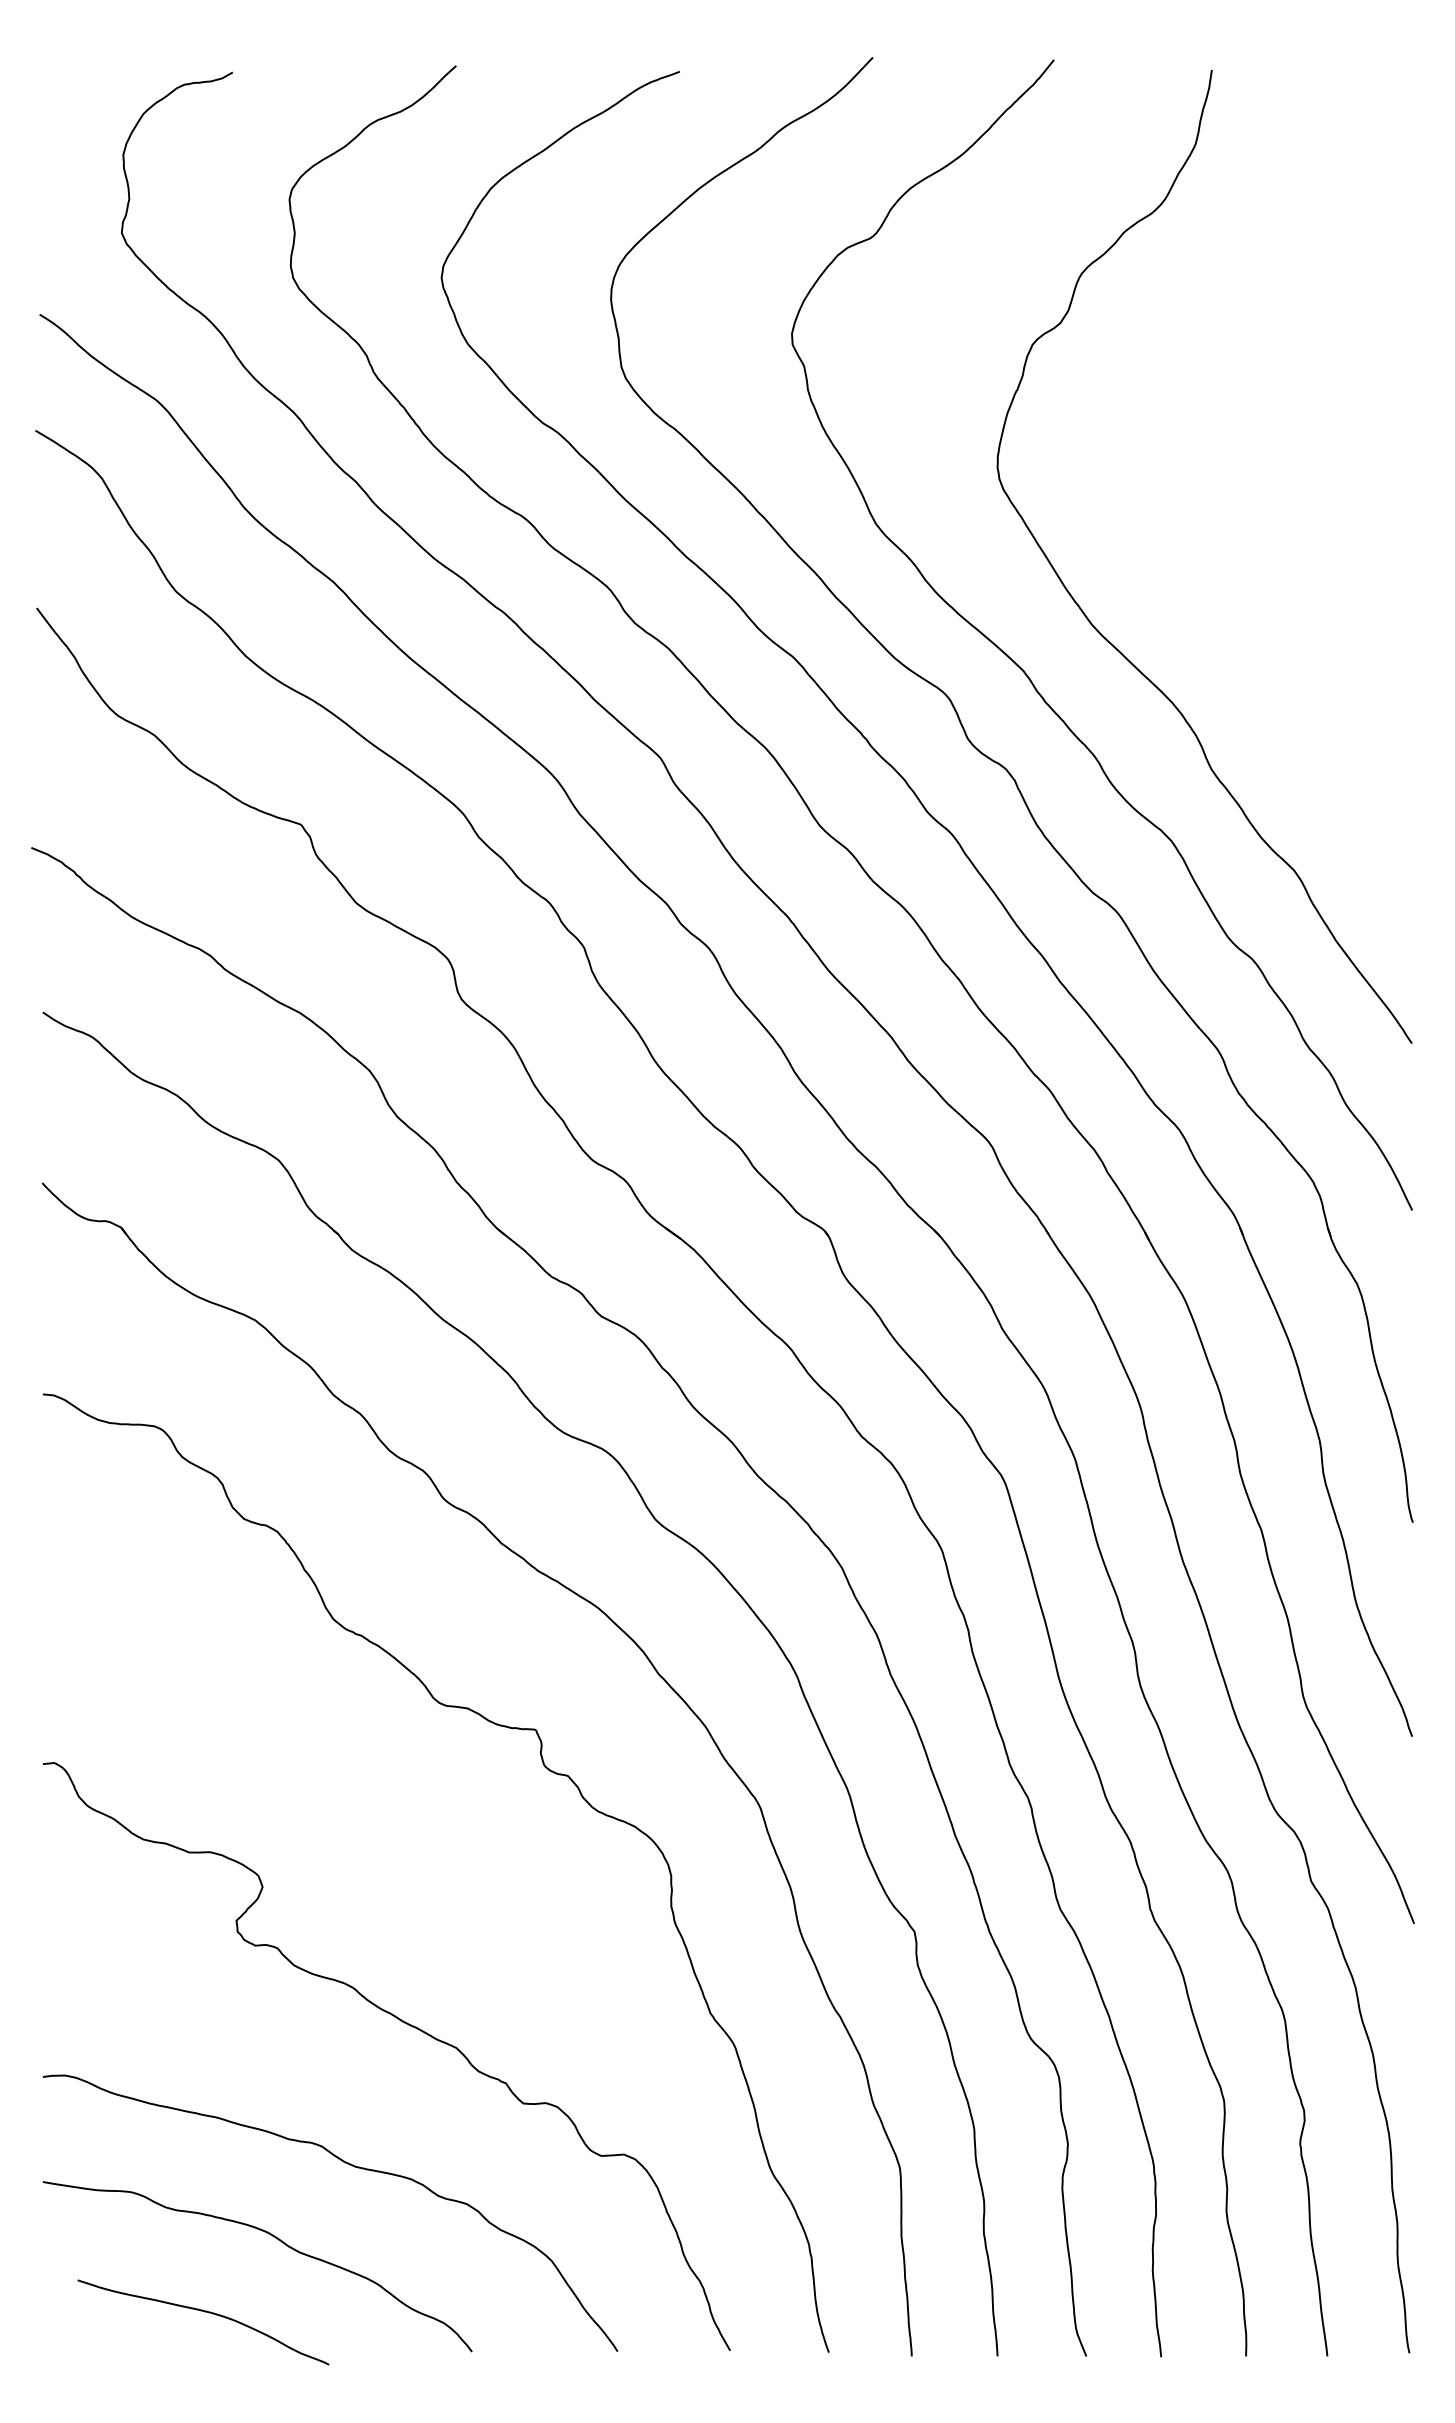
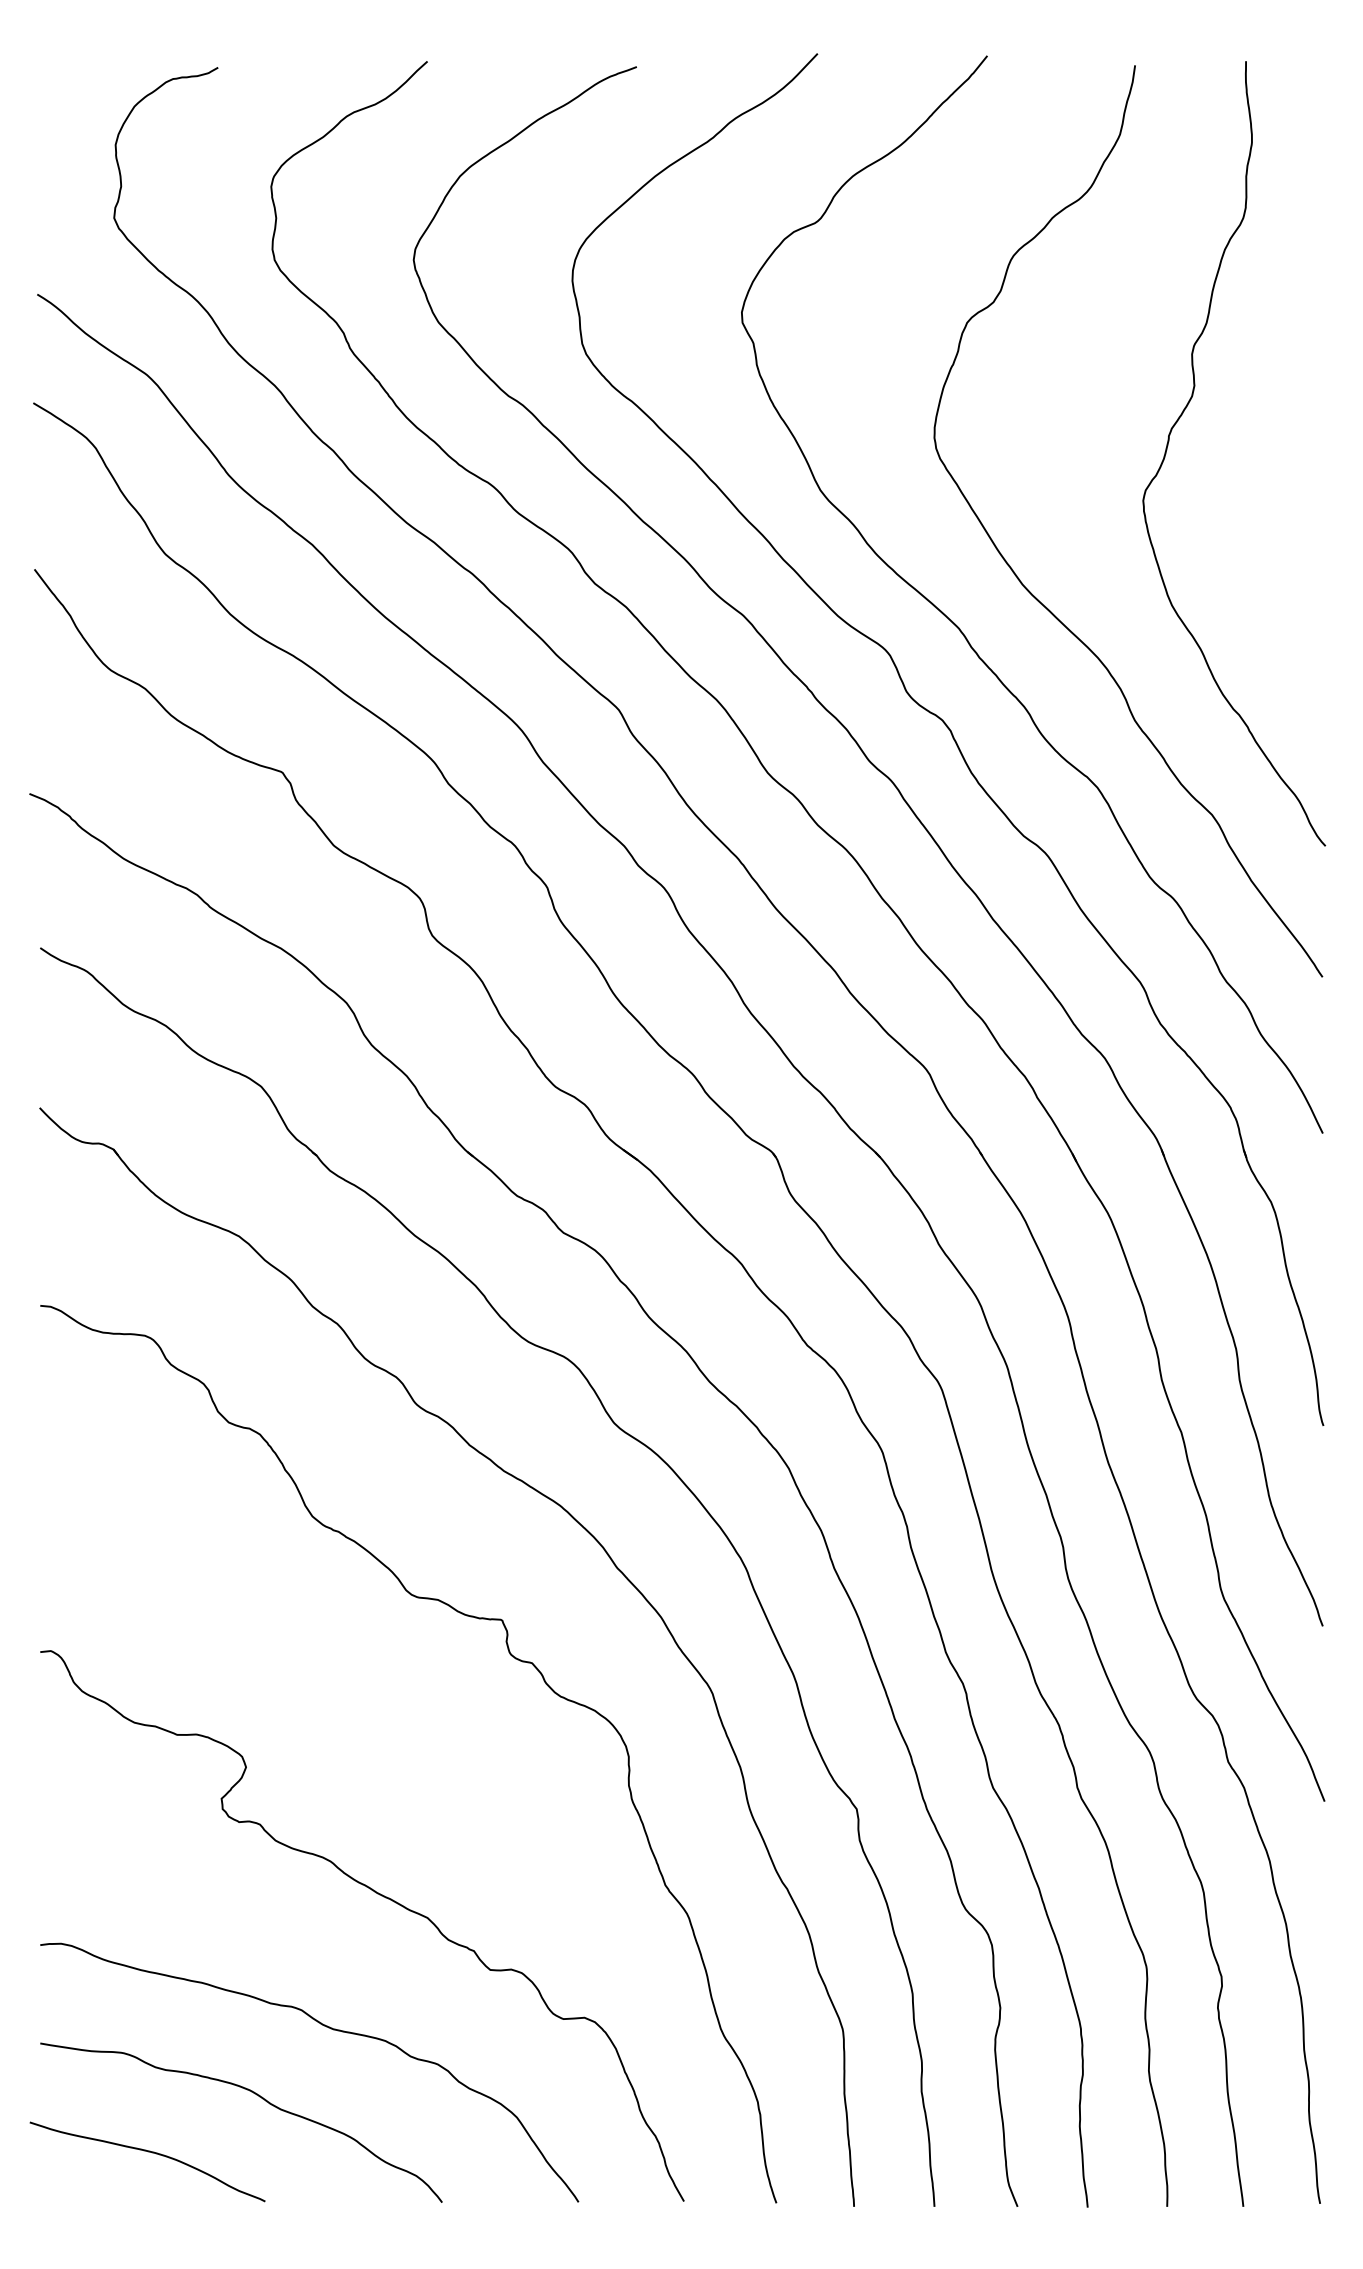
curve: (1262, 443) -> (1182, 415), added
curve: (204, 2312) -> (148, 2152), moved

